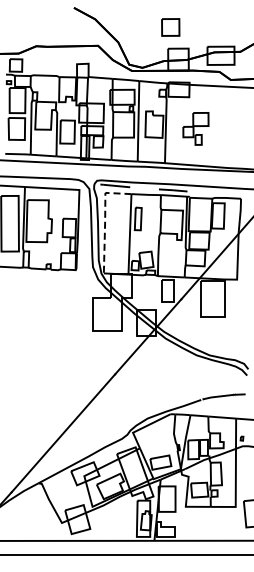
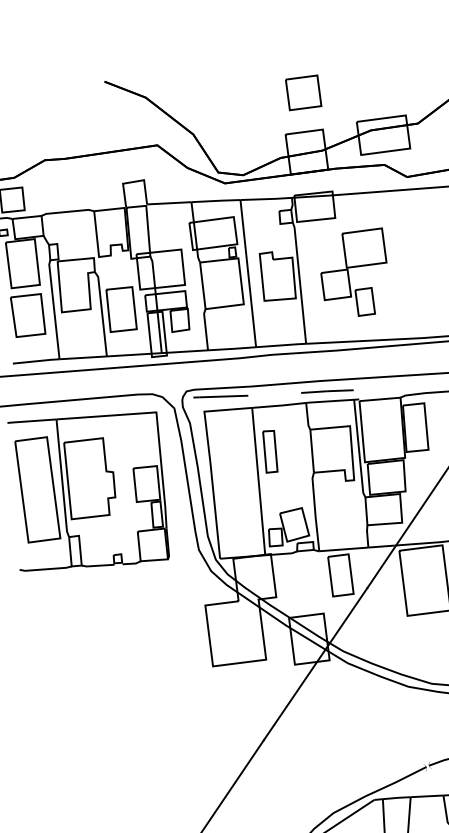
part: (170, 27) -> (303, 92), moved
part: (195, 128) -> (353, 273), size x1.43
line: (105, 219) -> (210, 460), dashed -> solid

